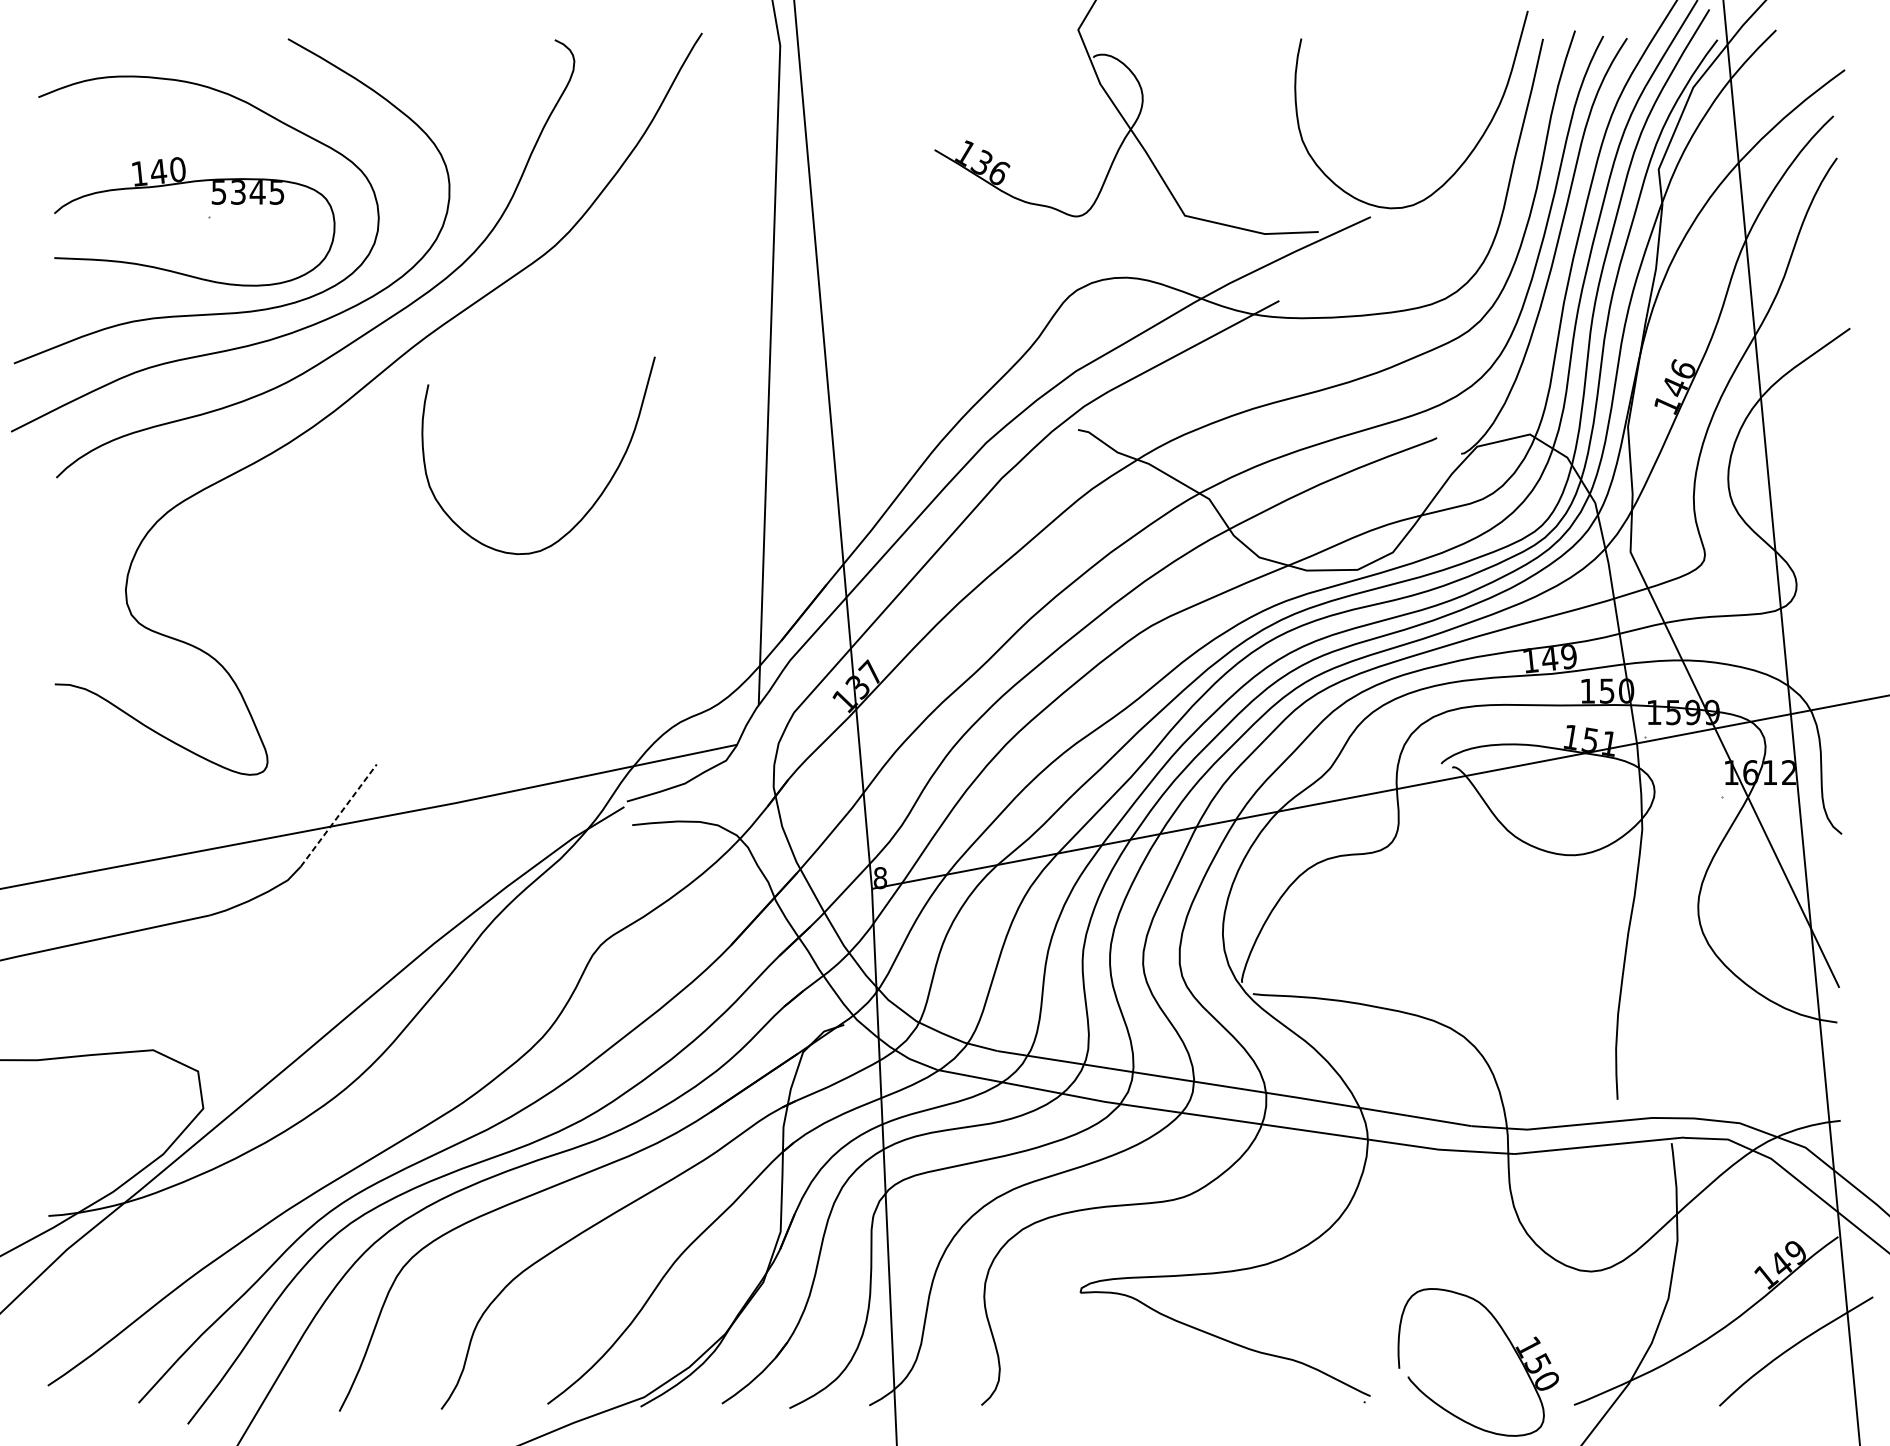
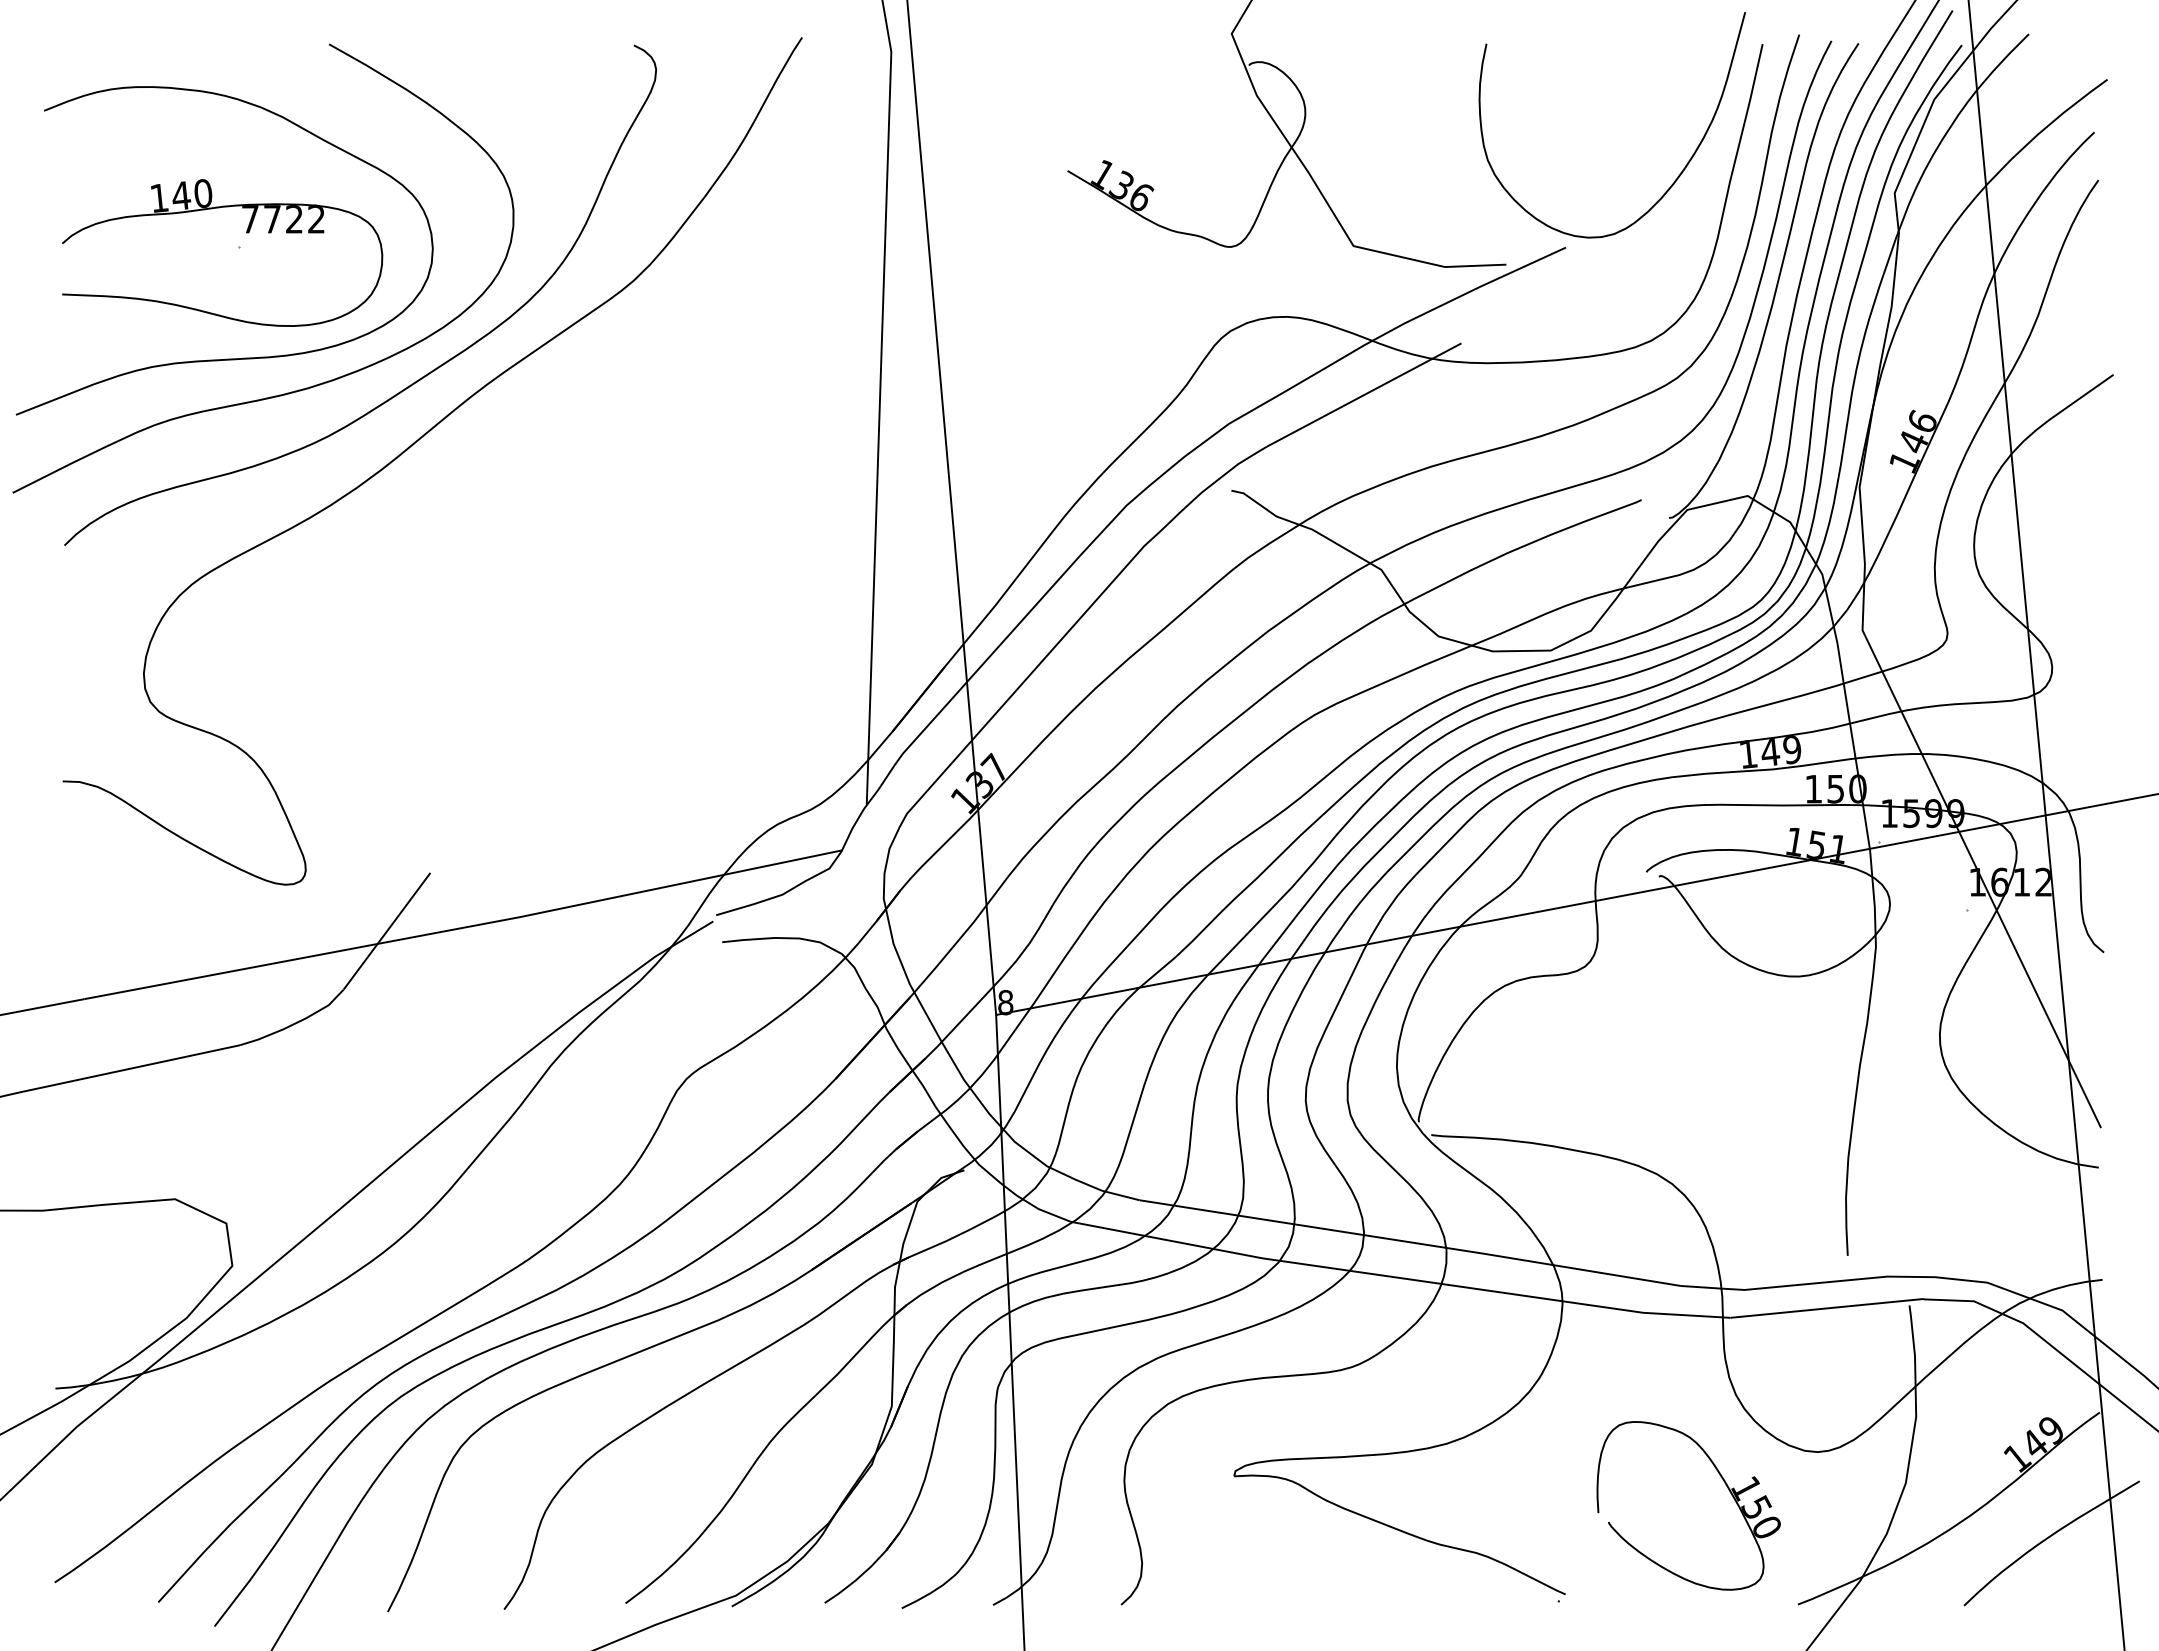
text: (248, 191) -> (283, 218), 5345 -> 7722
curve: (595, 500) -> (680, 571), removed
line: (339, 815) -> (387, 931), dashed -> solid
part: (1509, 1342) -> (1724, 1483), moved

